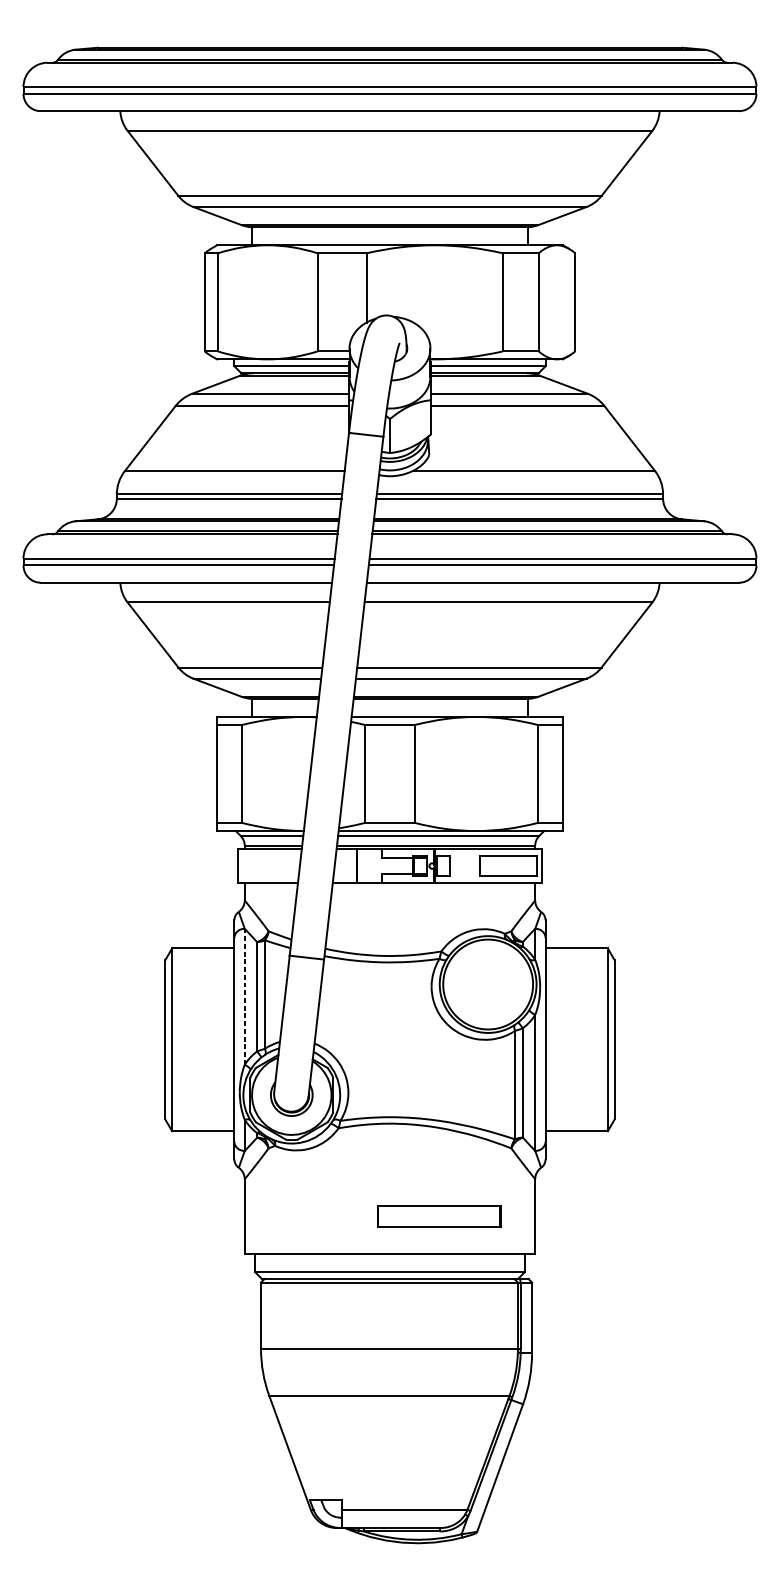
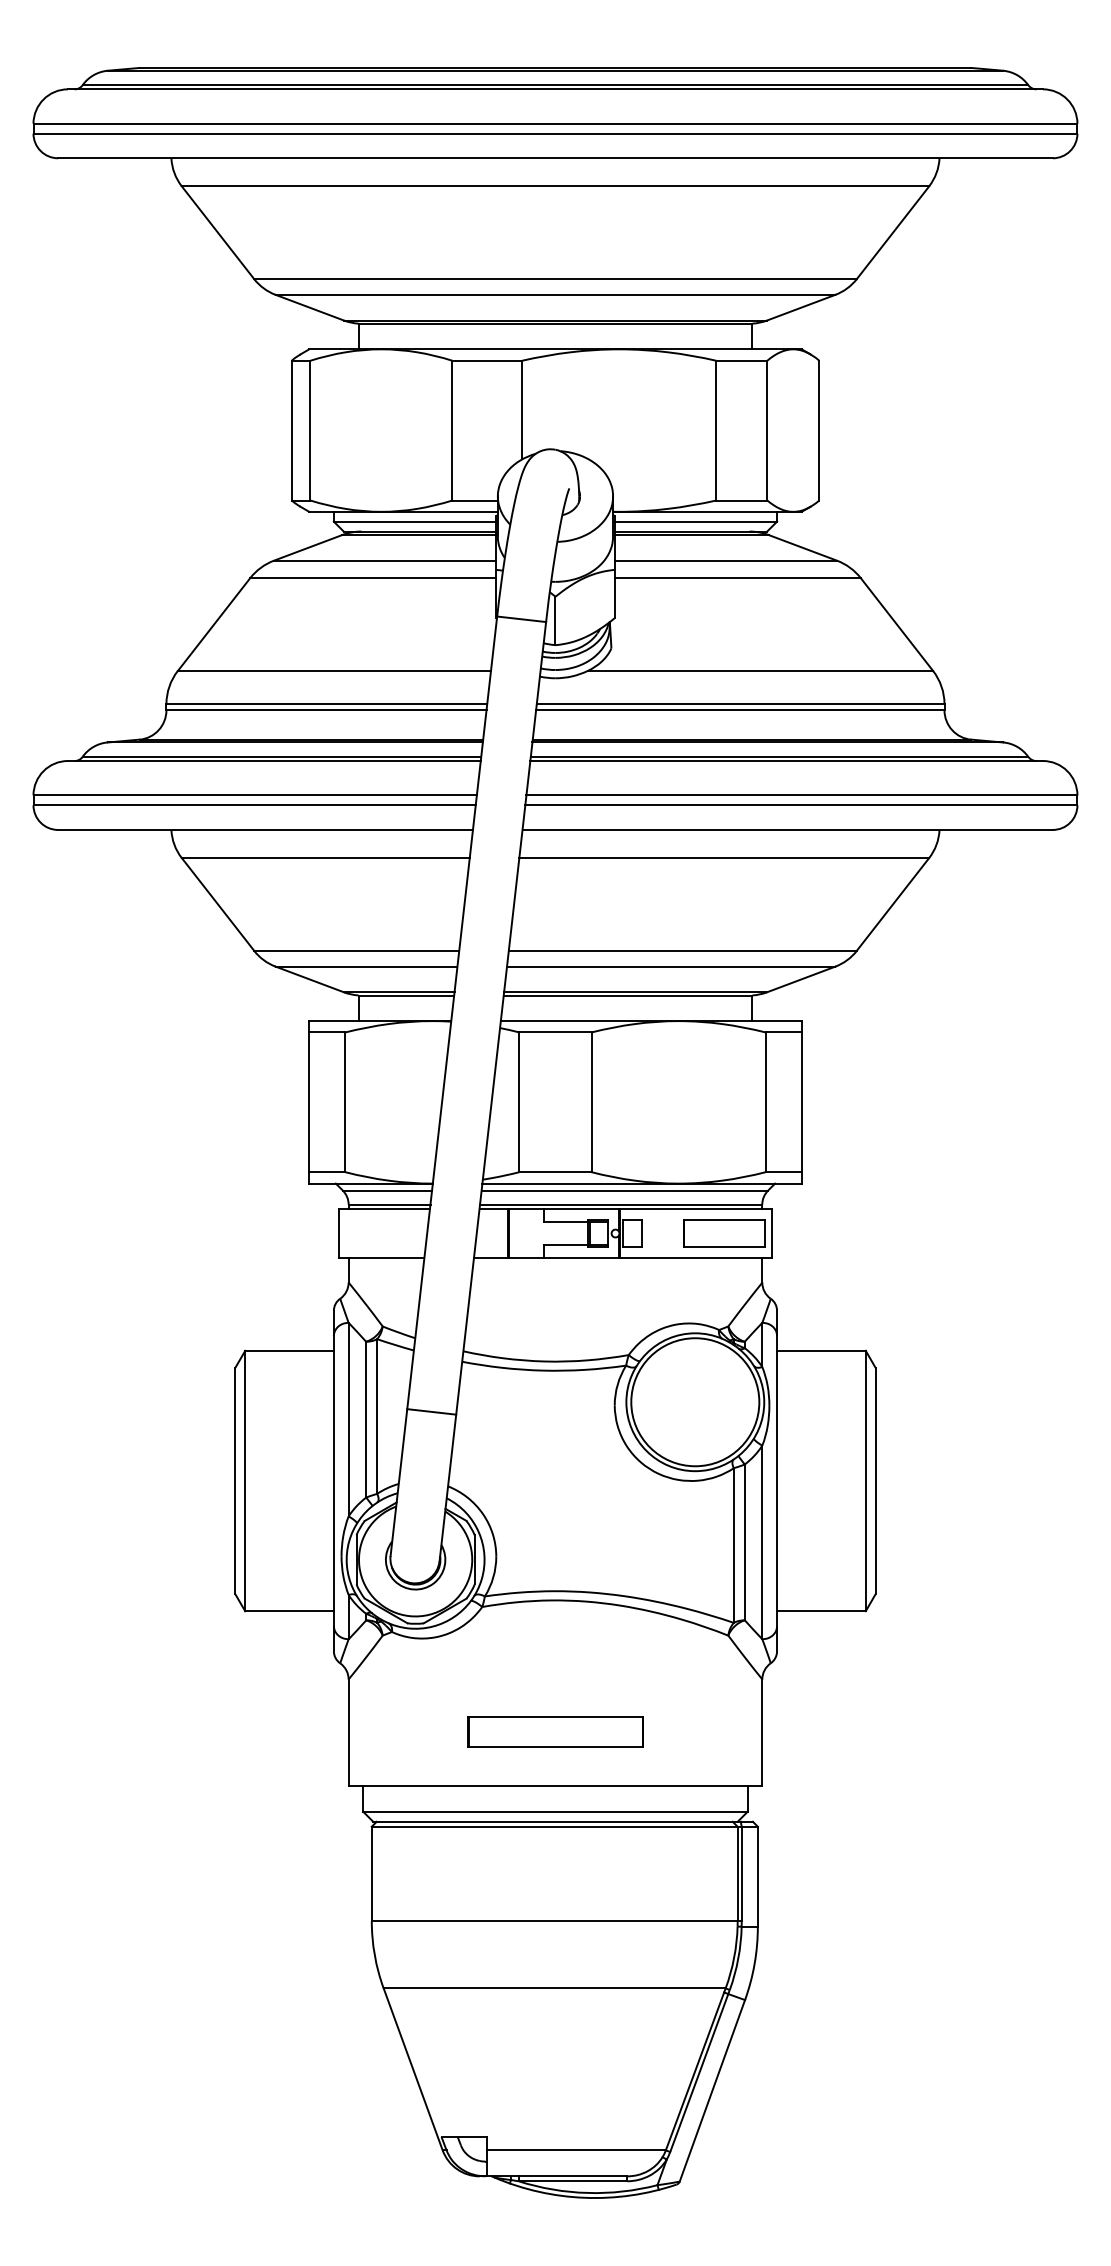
line: (306, 957) -> (431, 1411), moved
line: (244, 996) -> (348, 1419), dashed -> solid
part: (439, 1215) -> (555, 1731), moved

